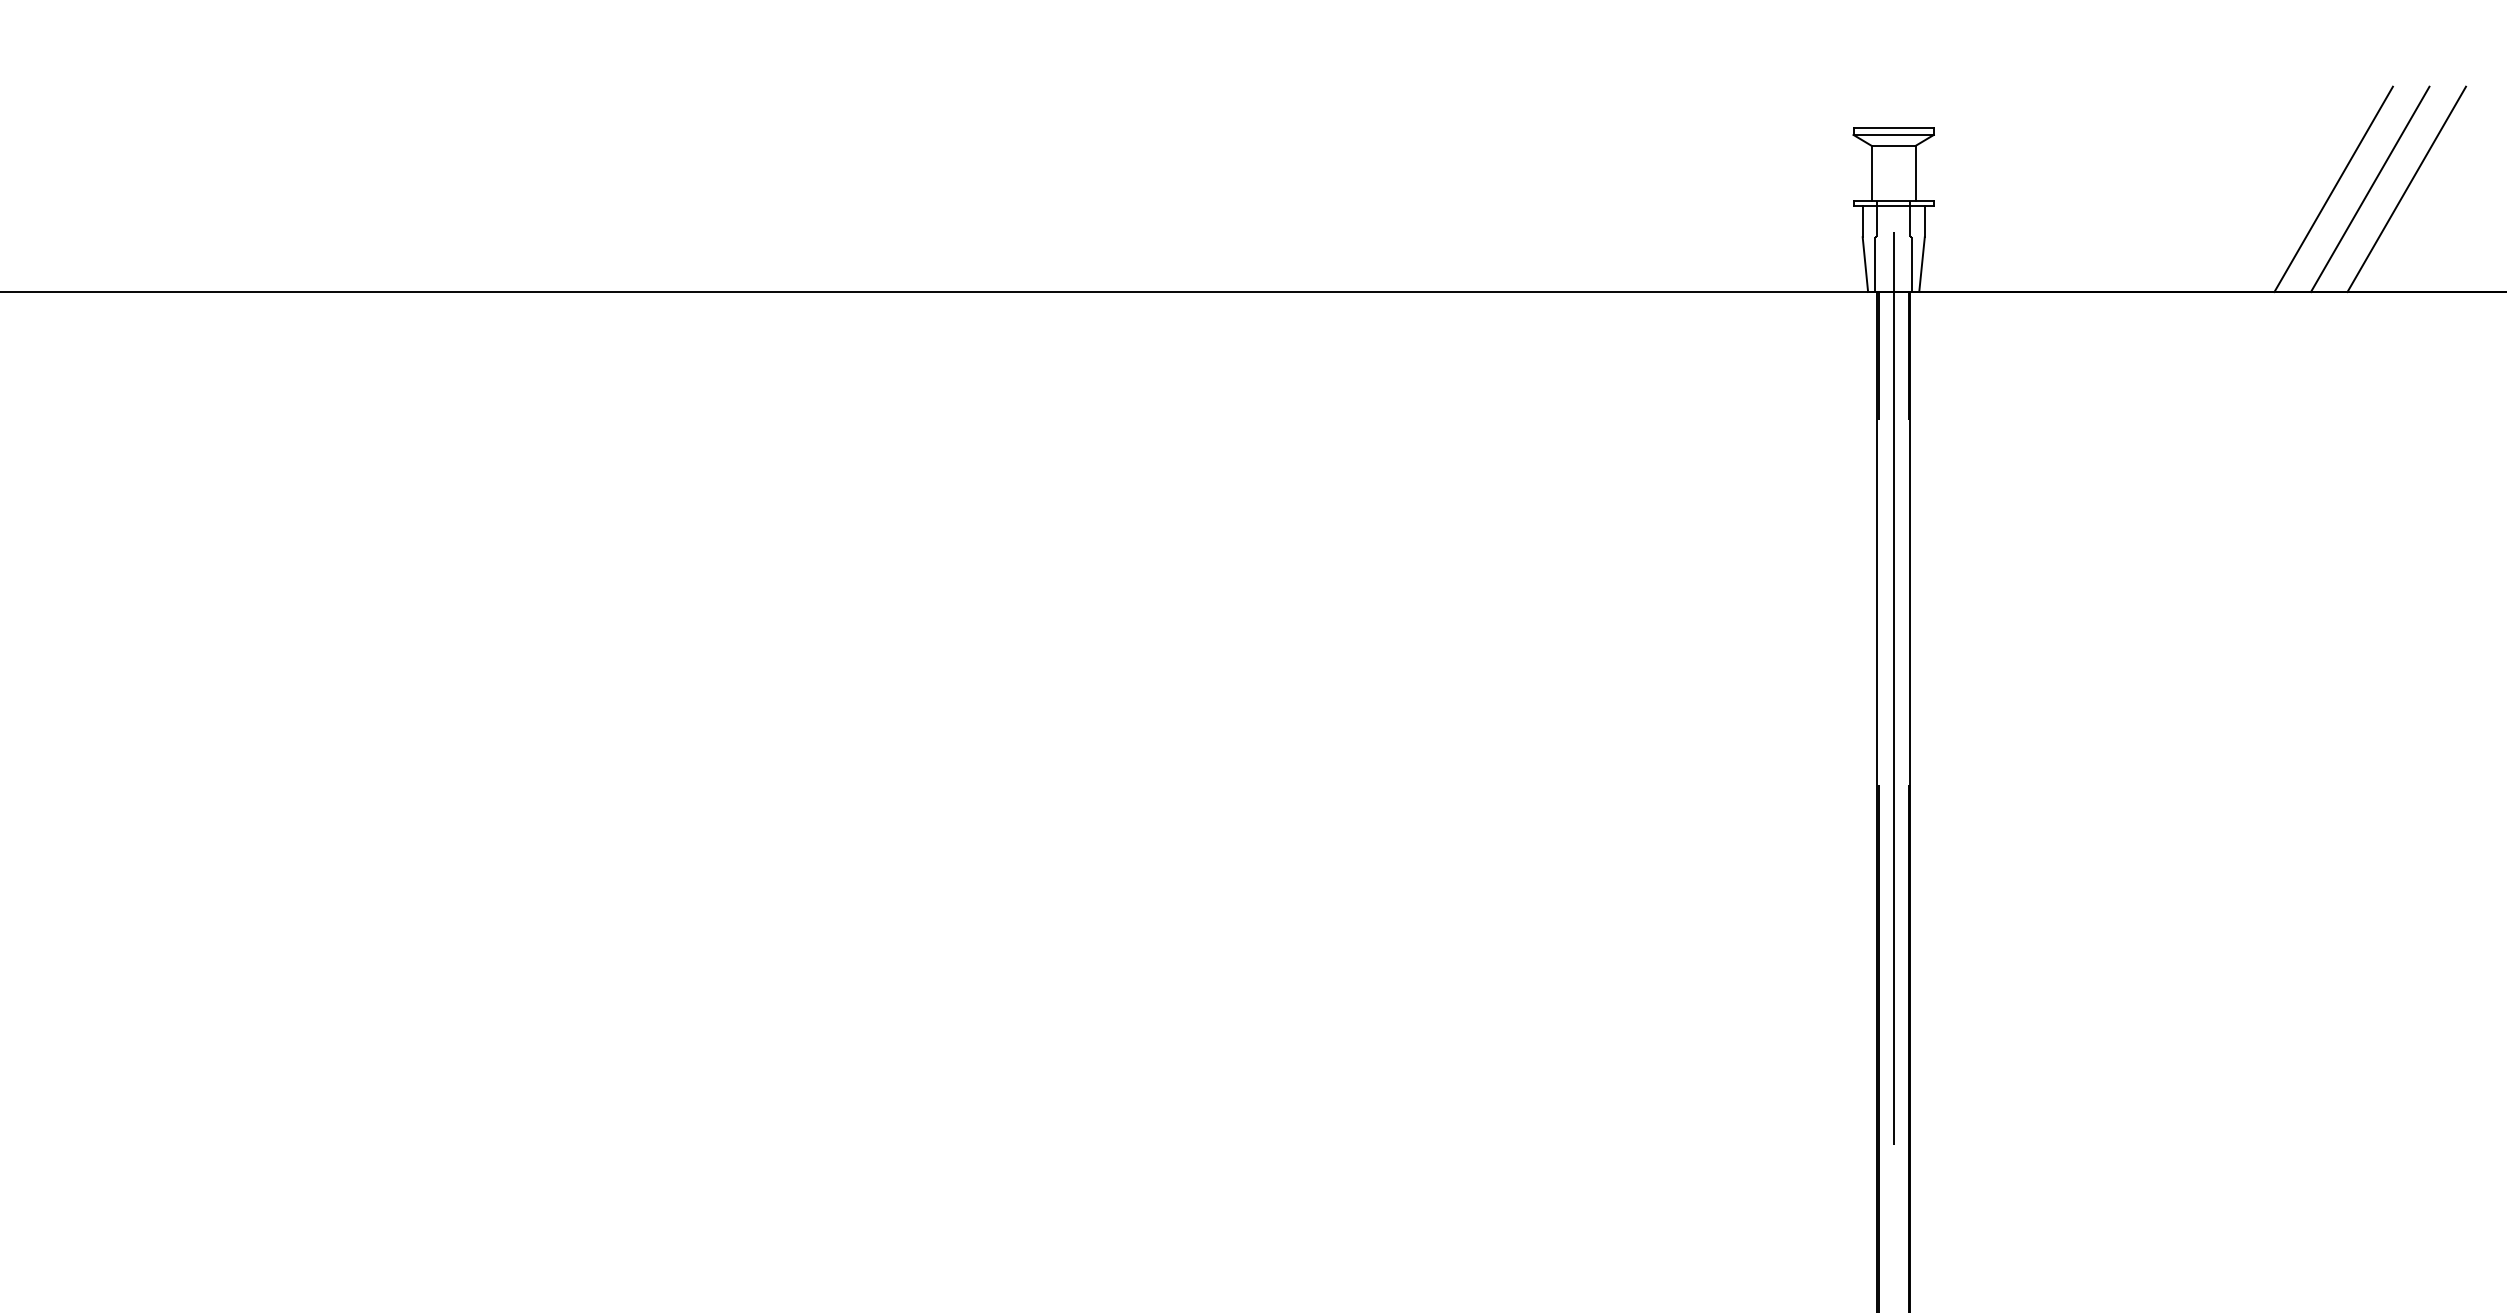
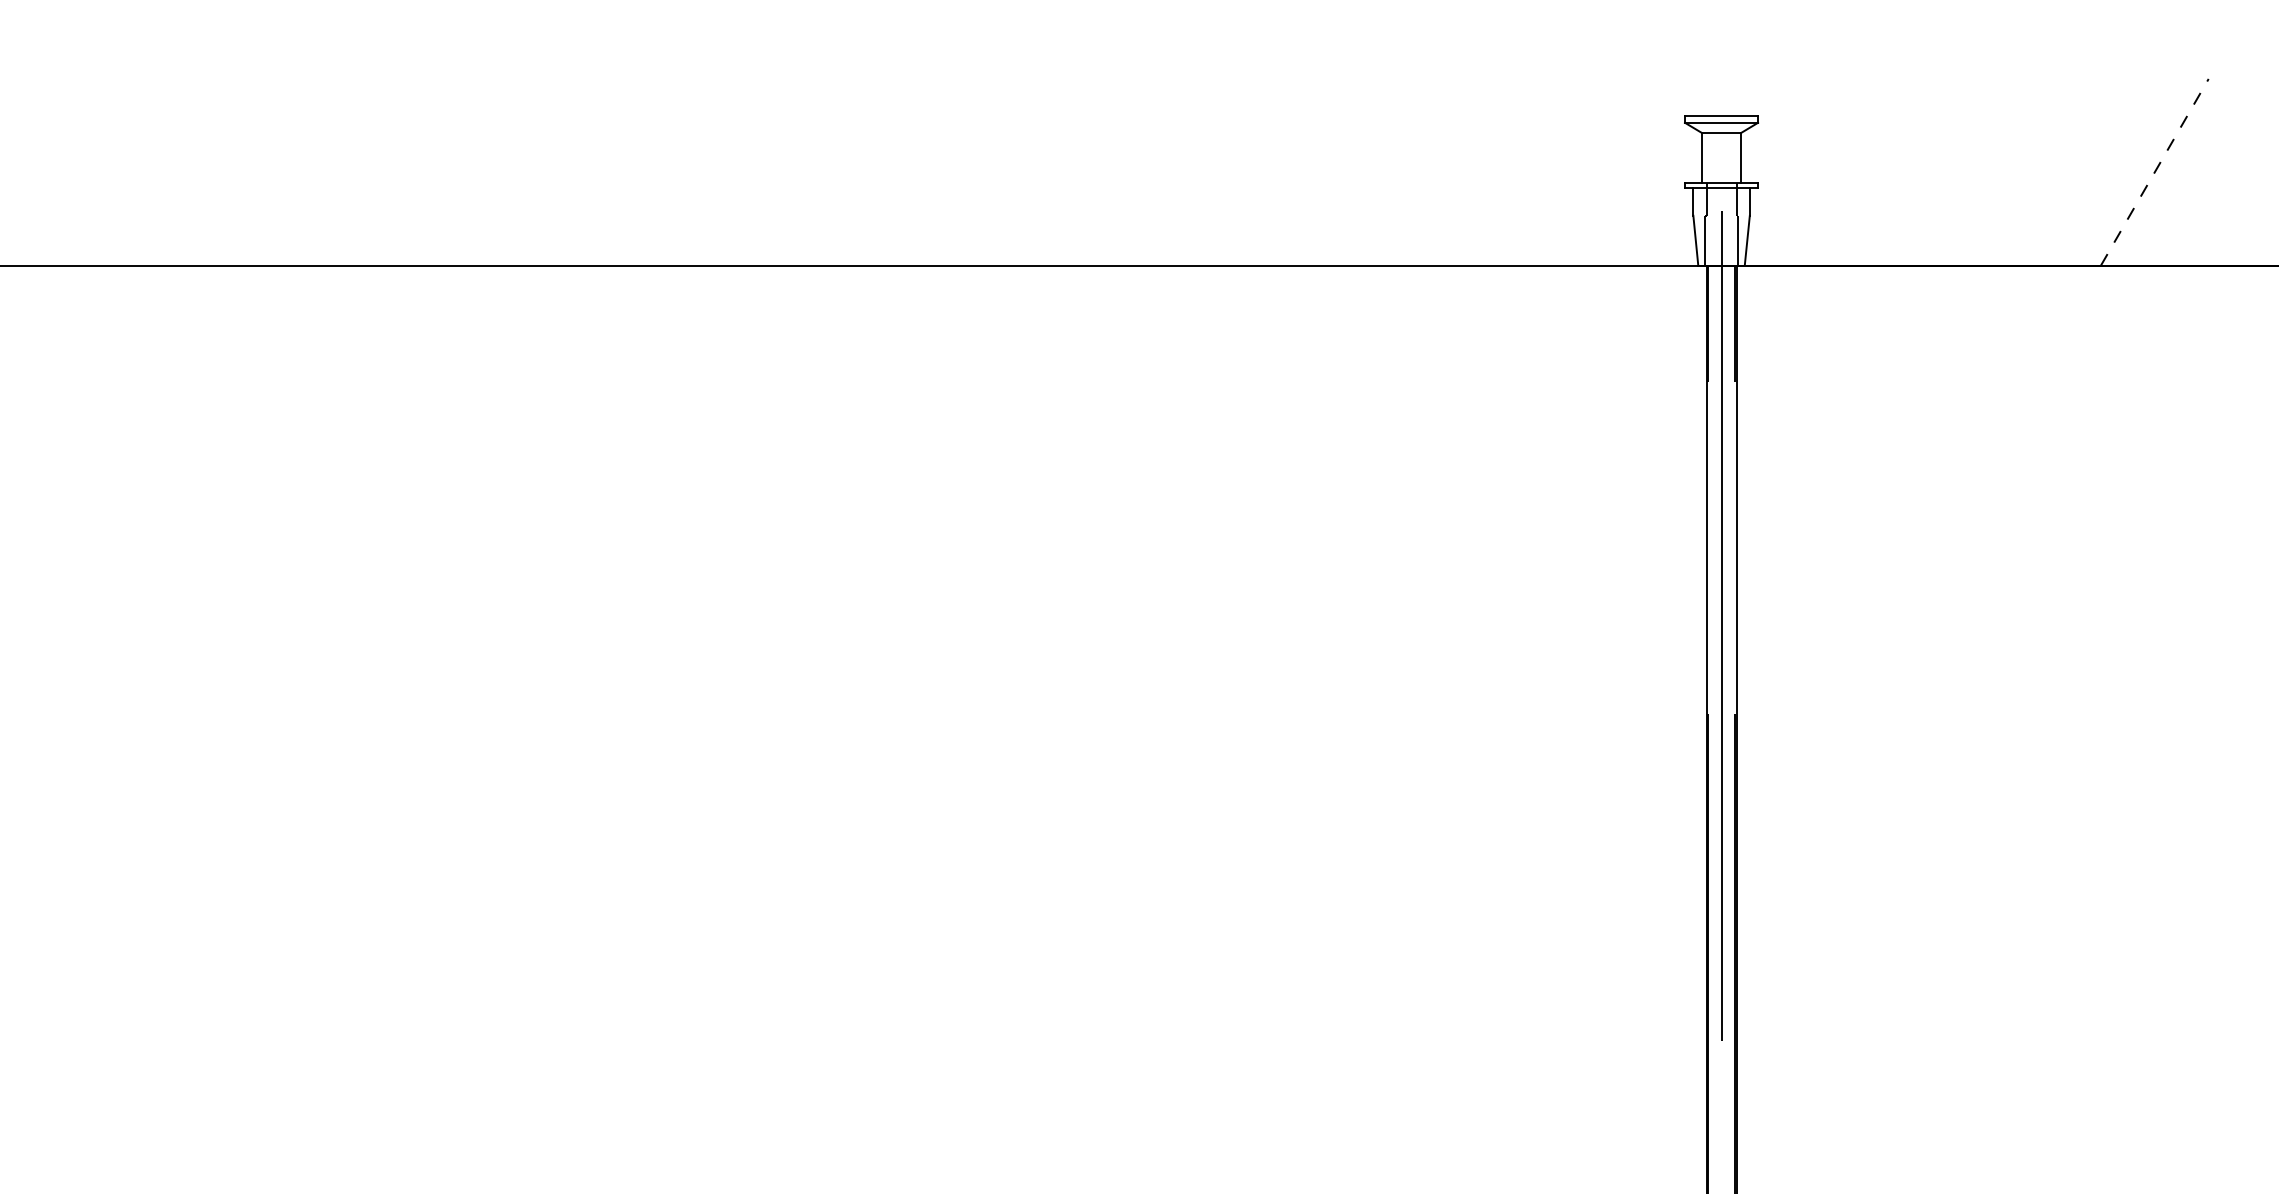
line: (2333, 188) -> (2121, 171), removed
line: (2406, 188) -> (2187, 171), removed
line: (2369, 189) -> (2154, 172), solid -> dashed

